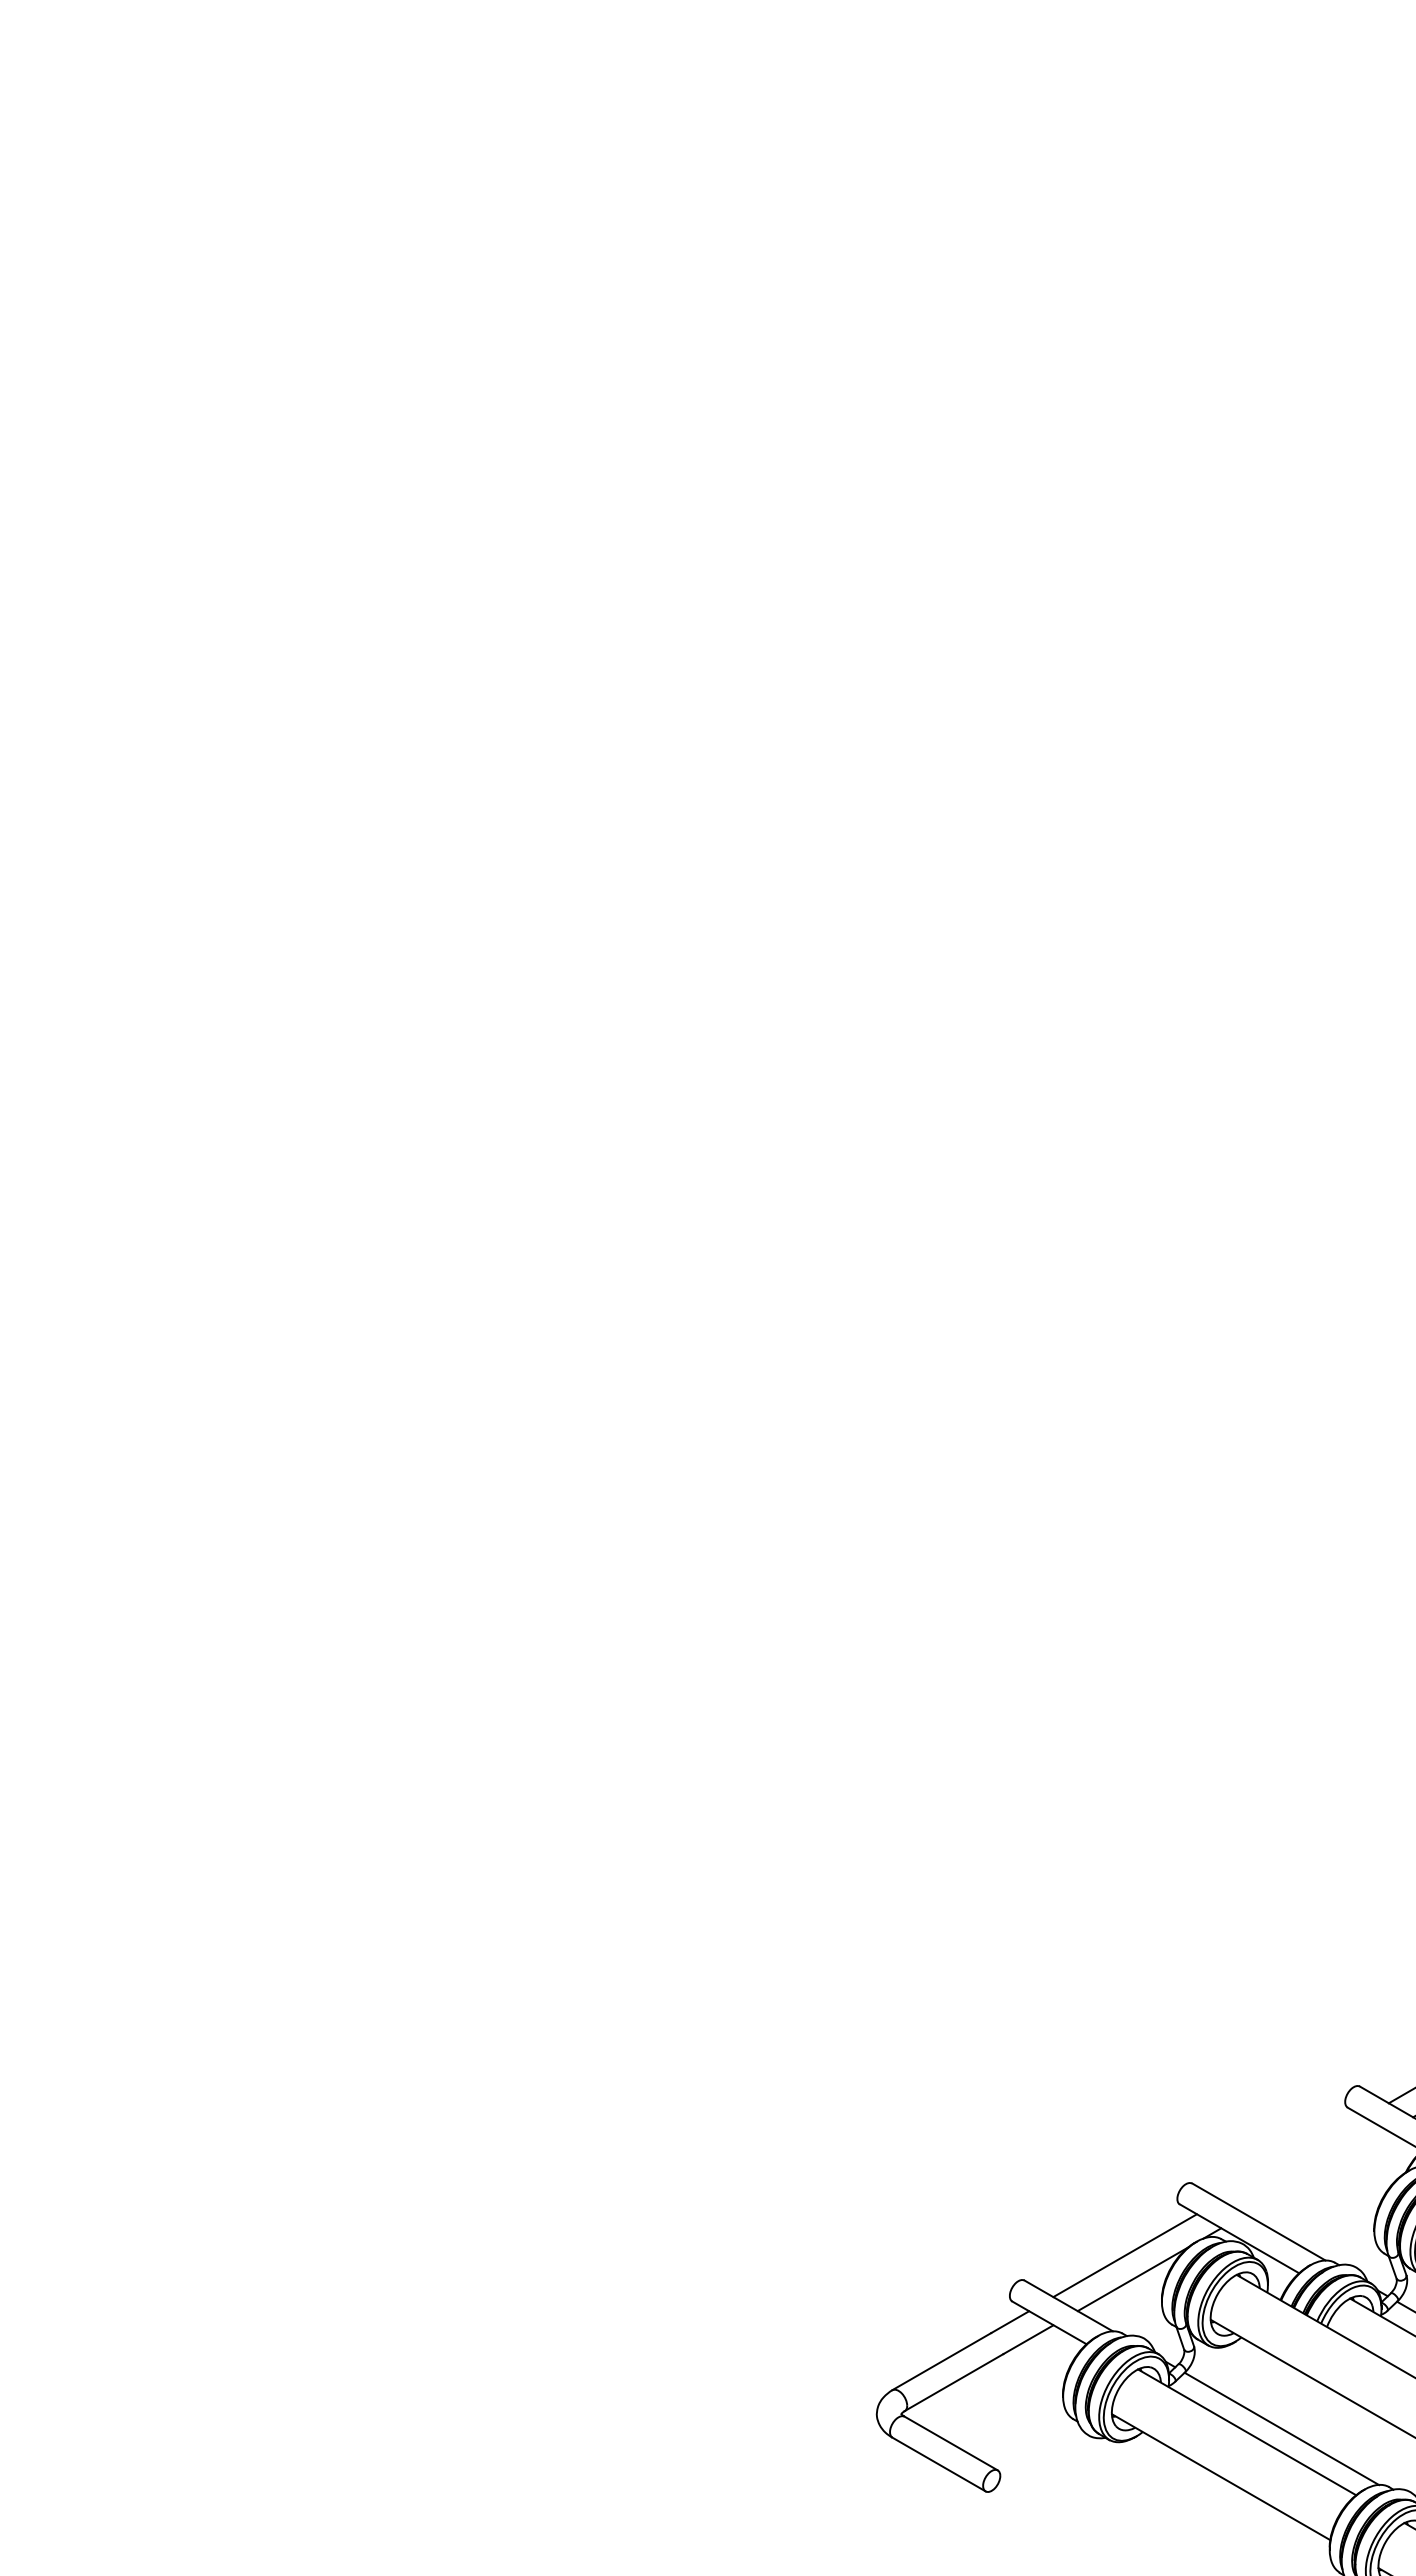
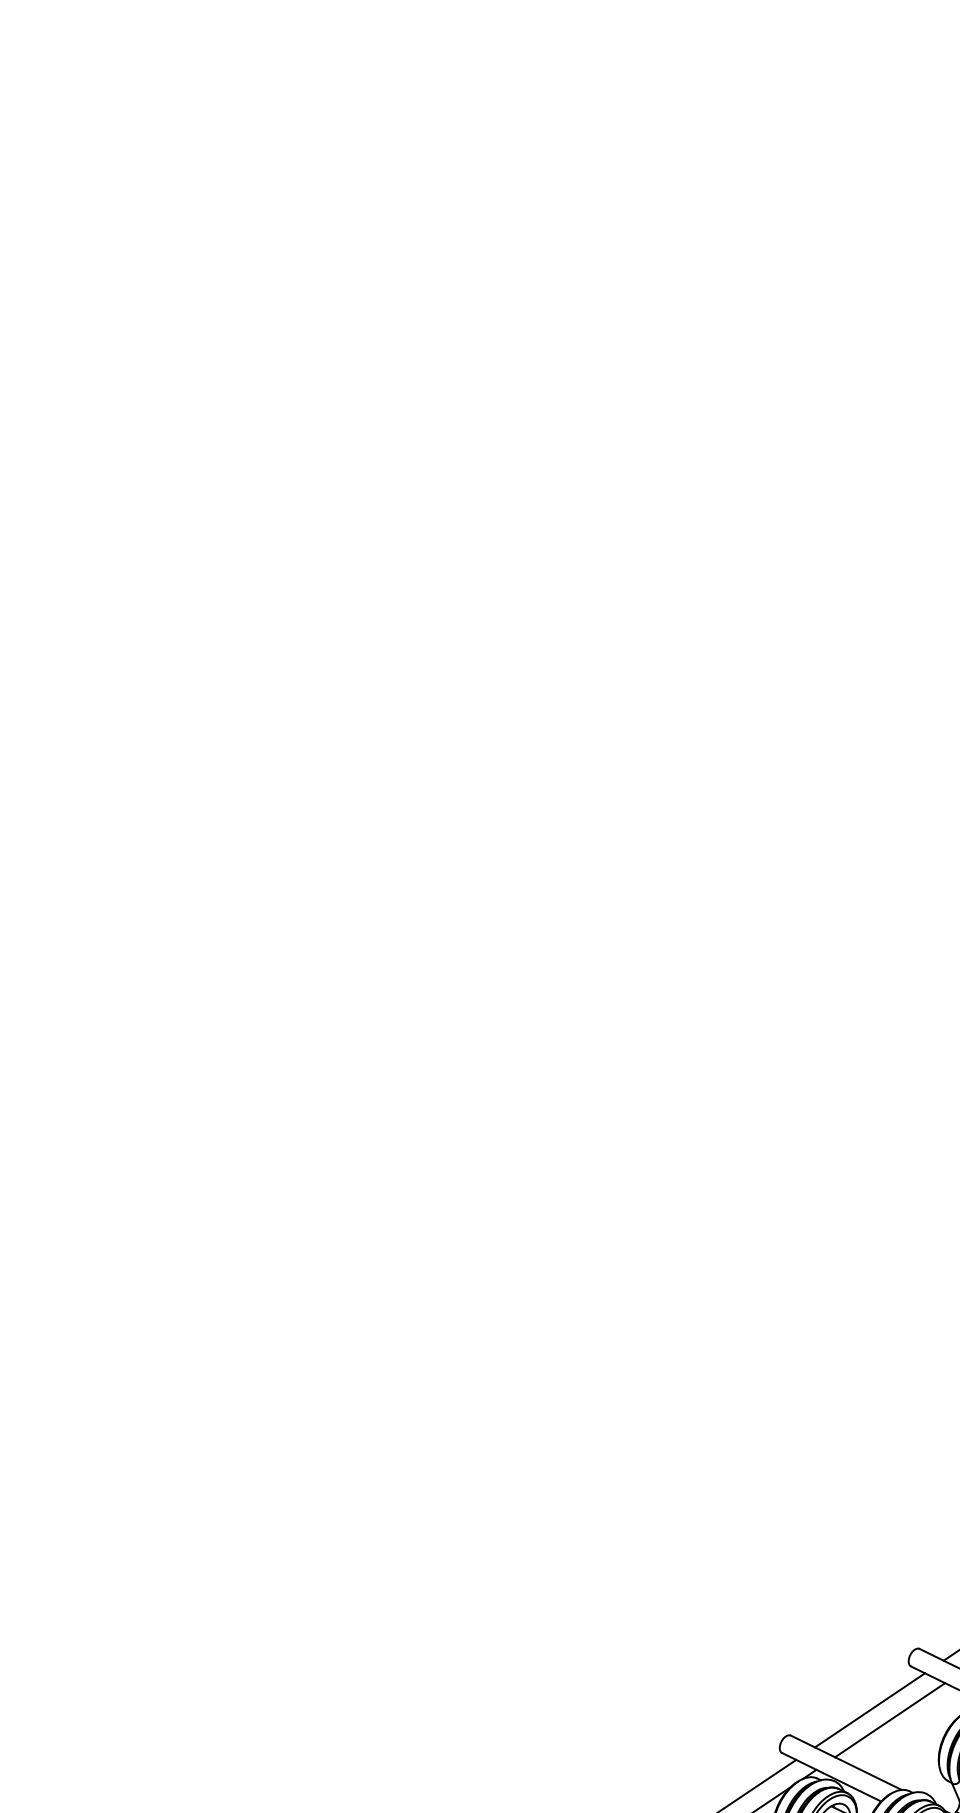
line: (1292, 2158) -> (869, 1710), added
line: (1316, 2172) -> (889, 1720), added

